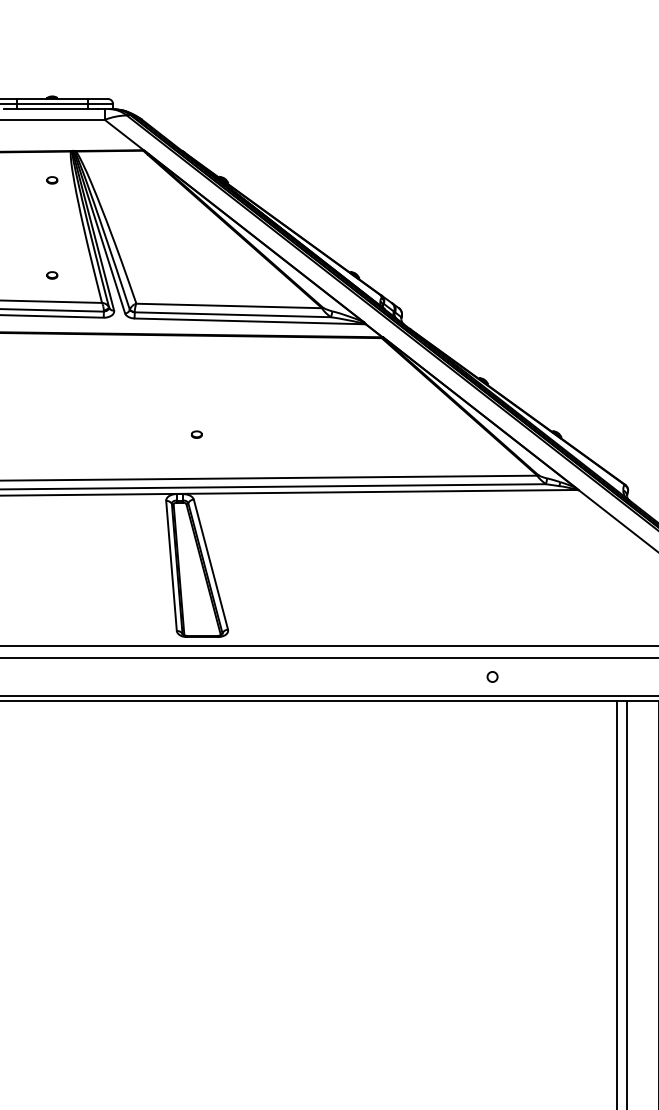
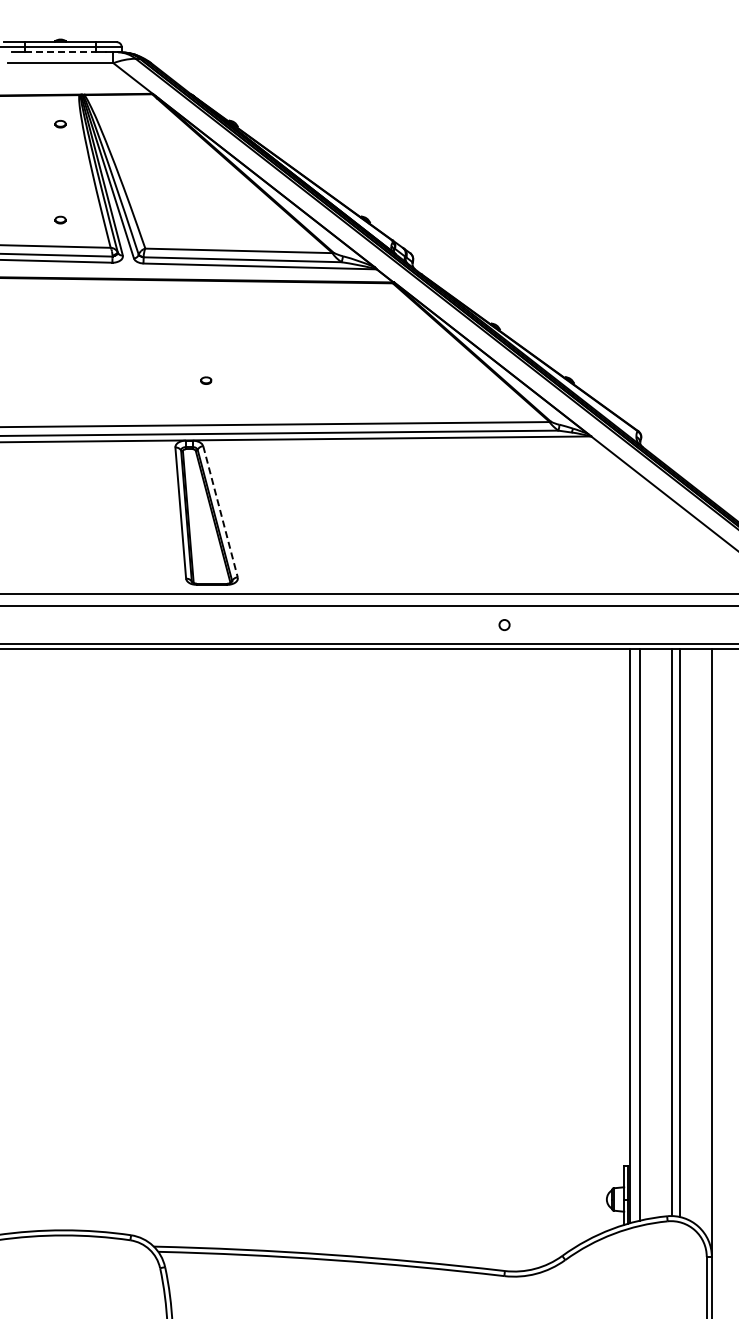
line: (52, 109) -> (60, 52), solid -> dashed
line: (210, 564) -> (220, 511), solid -> dashed

